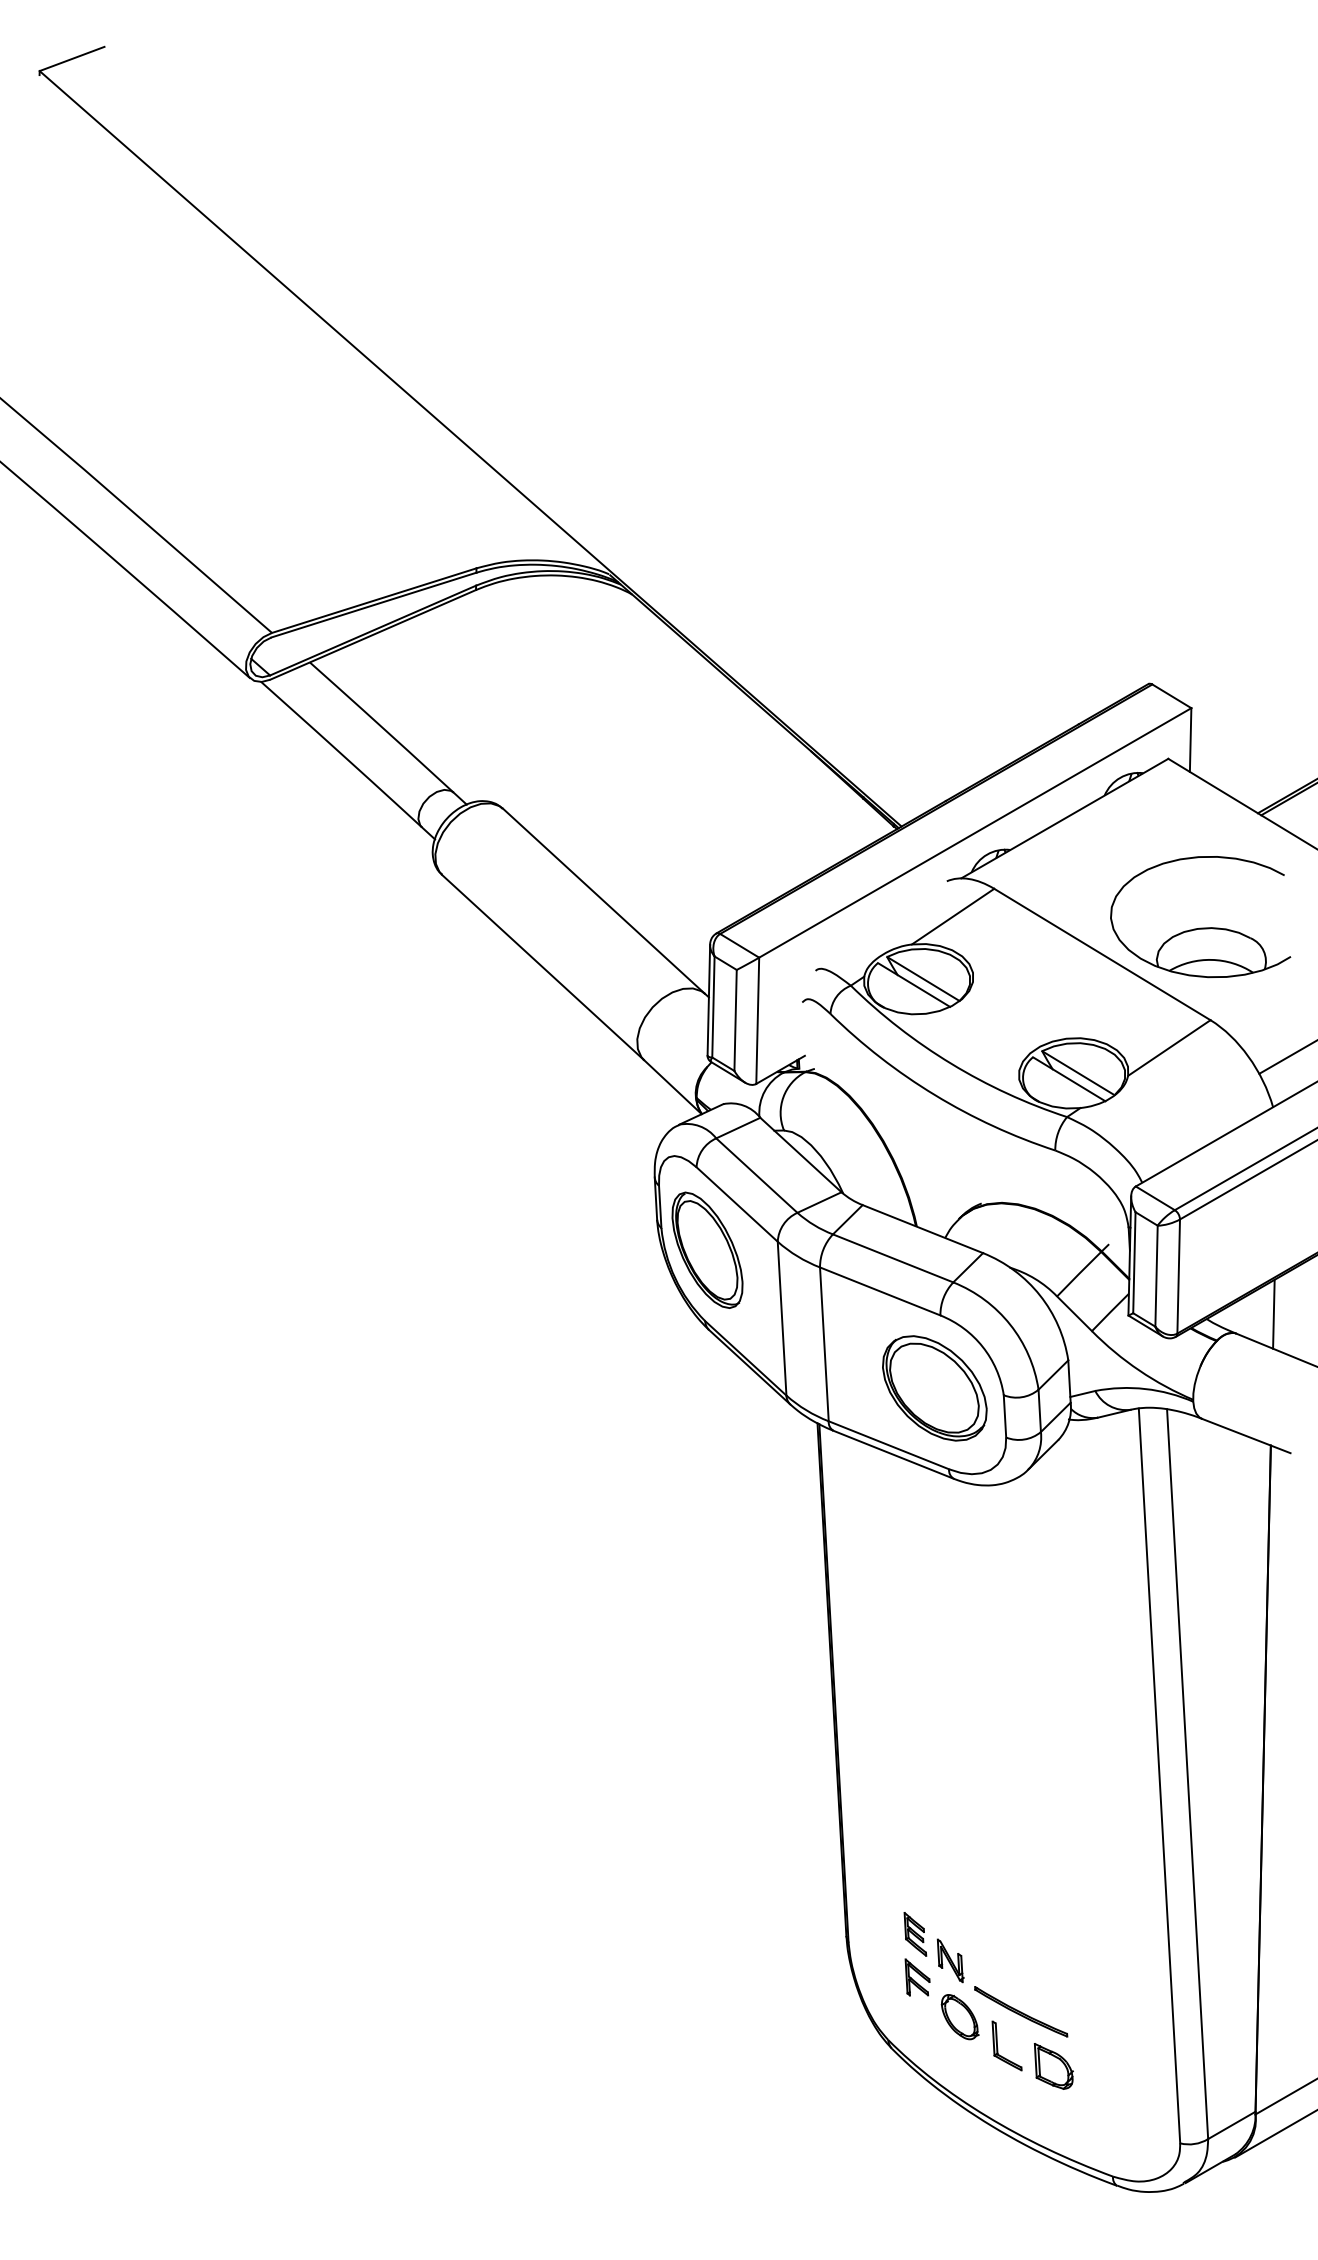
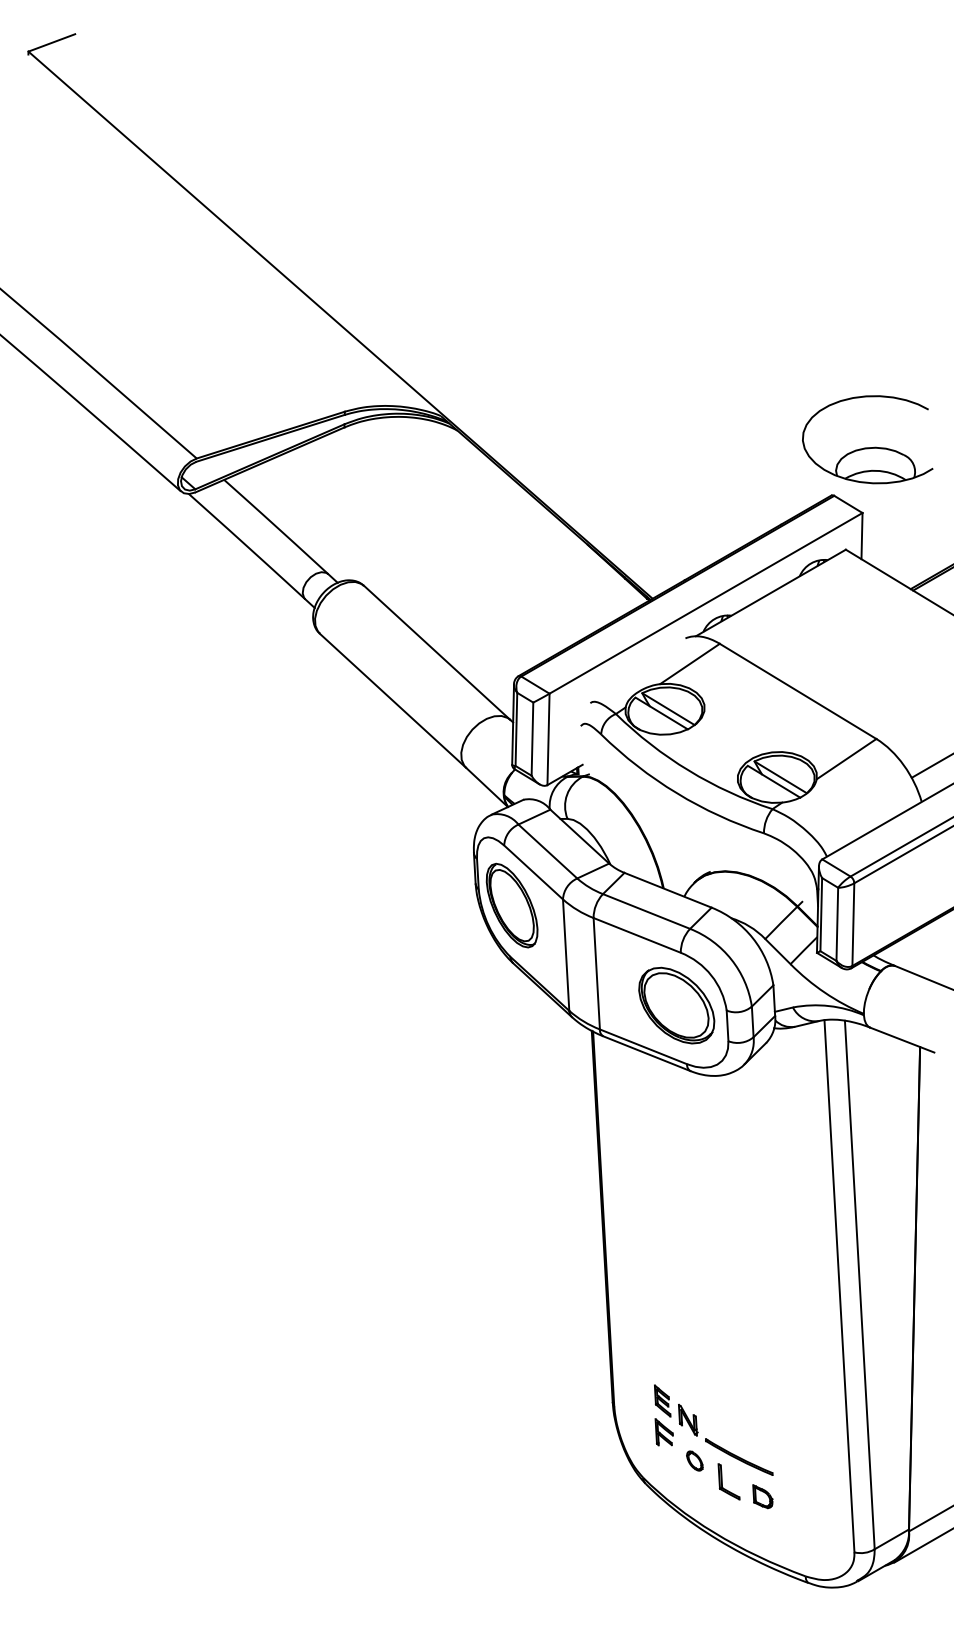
part: (1200, 927) -> (867, 447), moved
line: (1273, 1313) -> (922, 951), removed
part: (959, 2017) -> (694, 1461), size x0.6
part: (1053, 2066) -> (762, 1496), size x0.7

